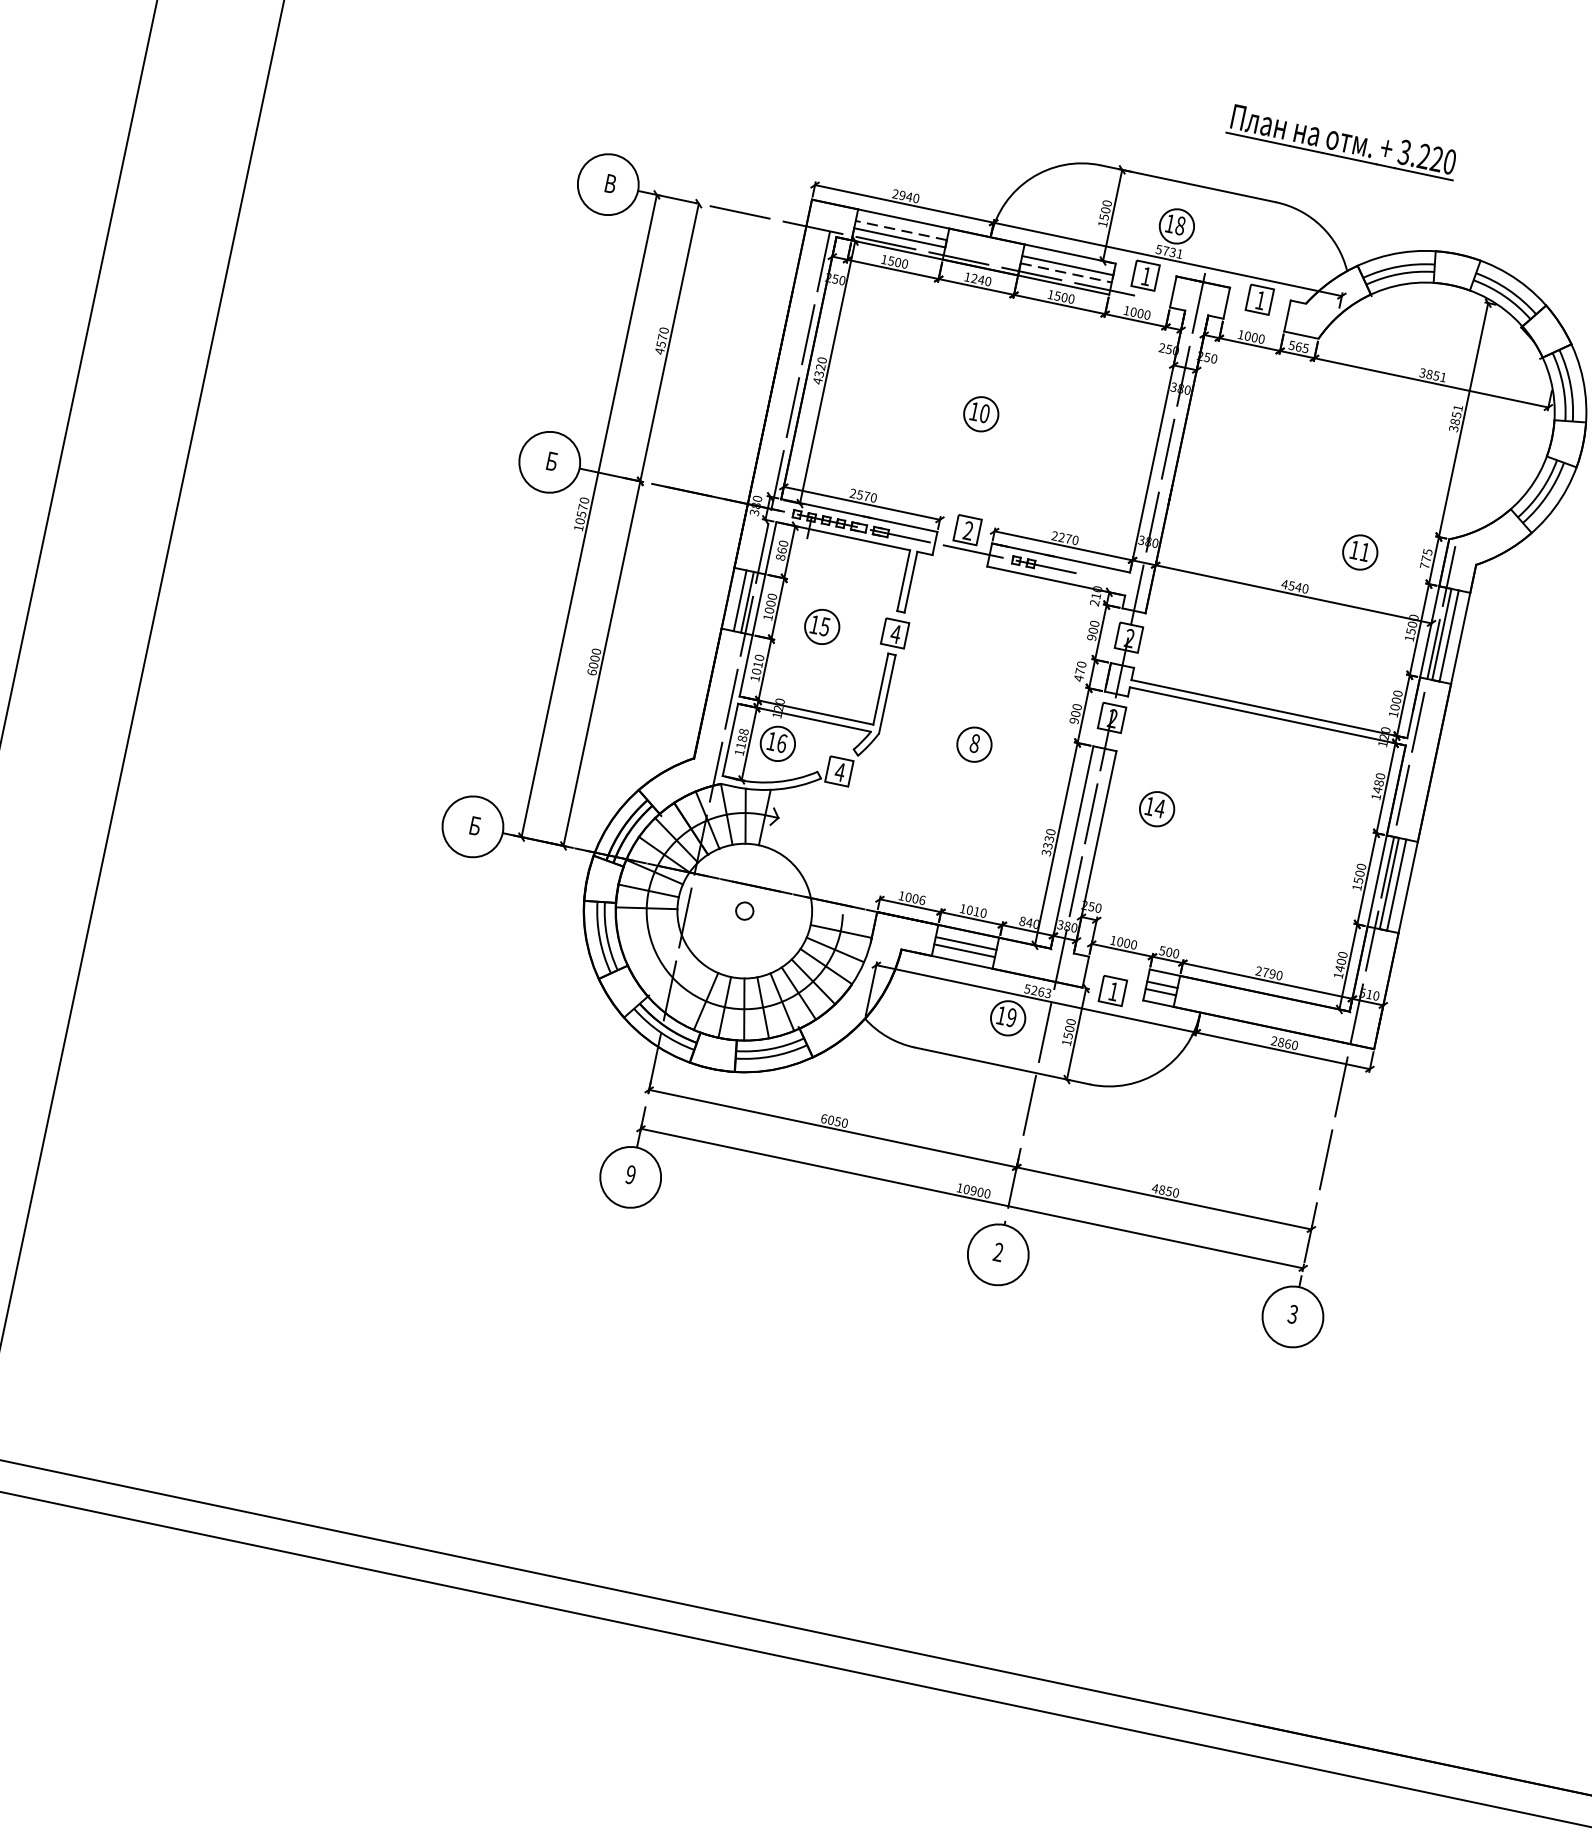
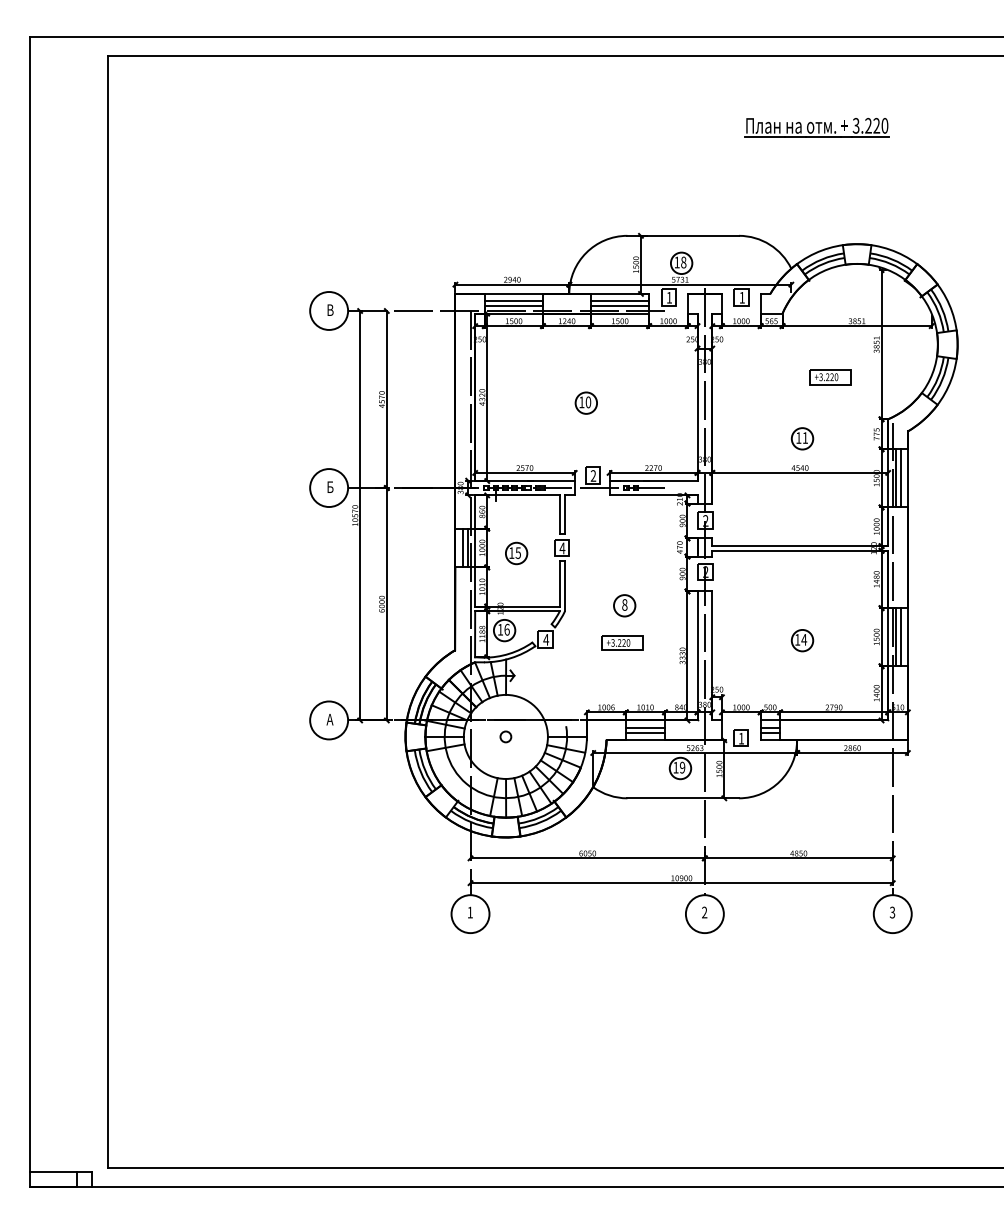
part: (1341, 141) -> (816, 127), moved
line: (900, 230) -> (513, 301), dashed -> solid
line: (1067, 272) -> (620, 305), dashed -> solid
part: (1372, 454) -> (830, 377), added
part: (1360, 552) -> (802, 438), moved
part: (958, 801) -> (622, 642), added
part: (1157, 808) -> (802, 640), moved
text: (473, 825) -> (329, 719), Б -> А
text: (629, 1174) -> (469, 912), 9 -> 1

